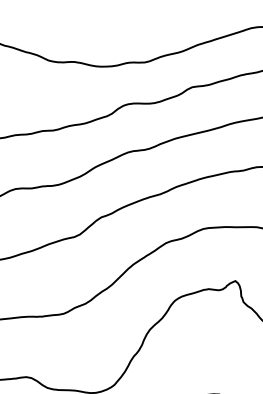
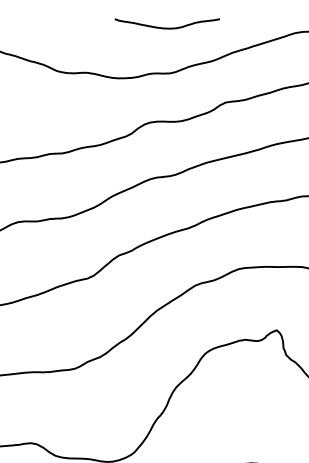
curve: (142, 23) -> (167, 27), added

